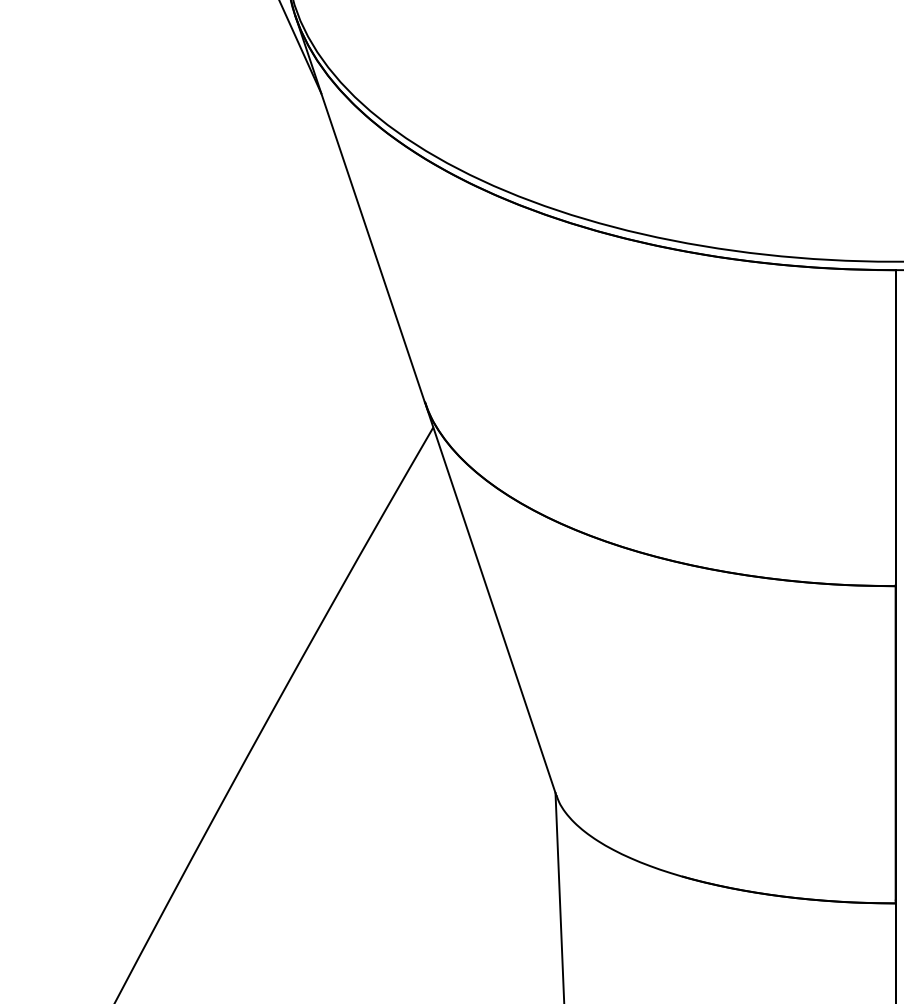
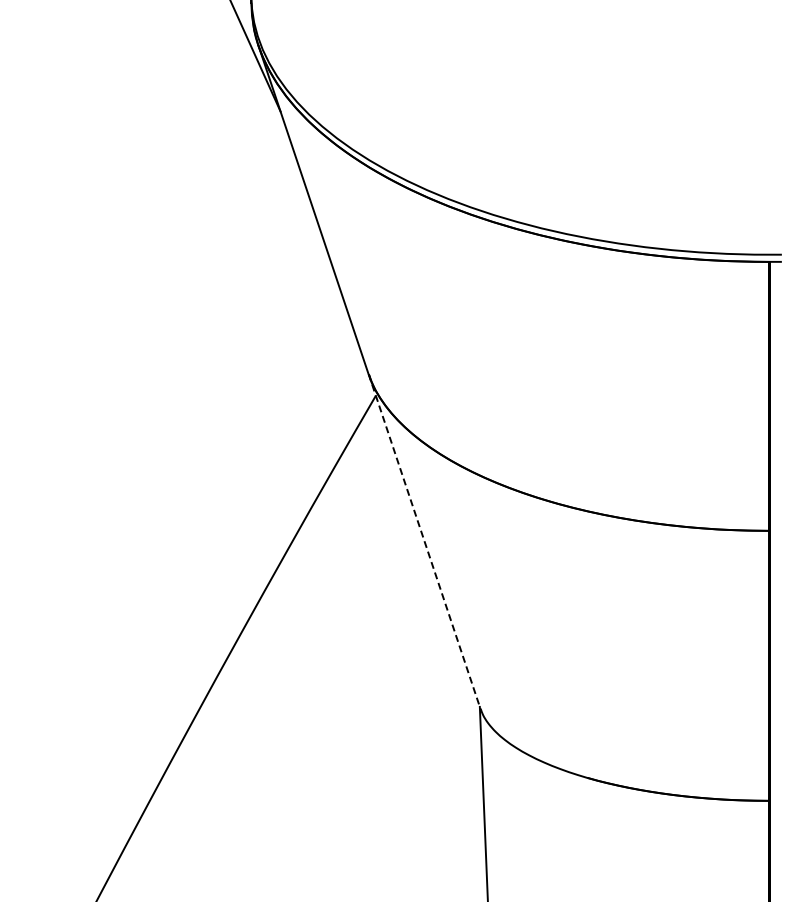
line: (490, 599) -> (424, 542), solid -> dashed

